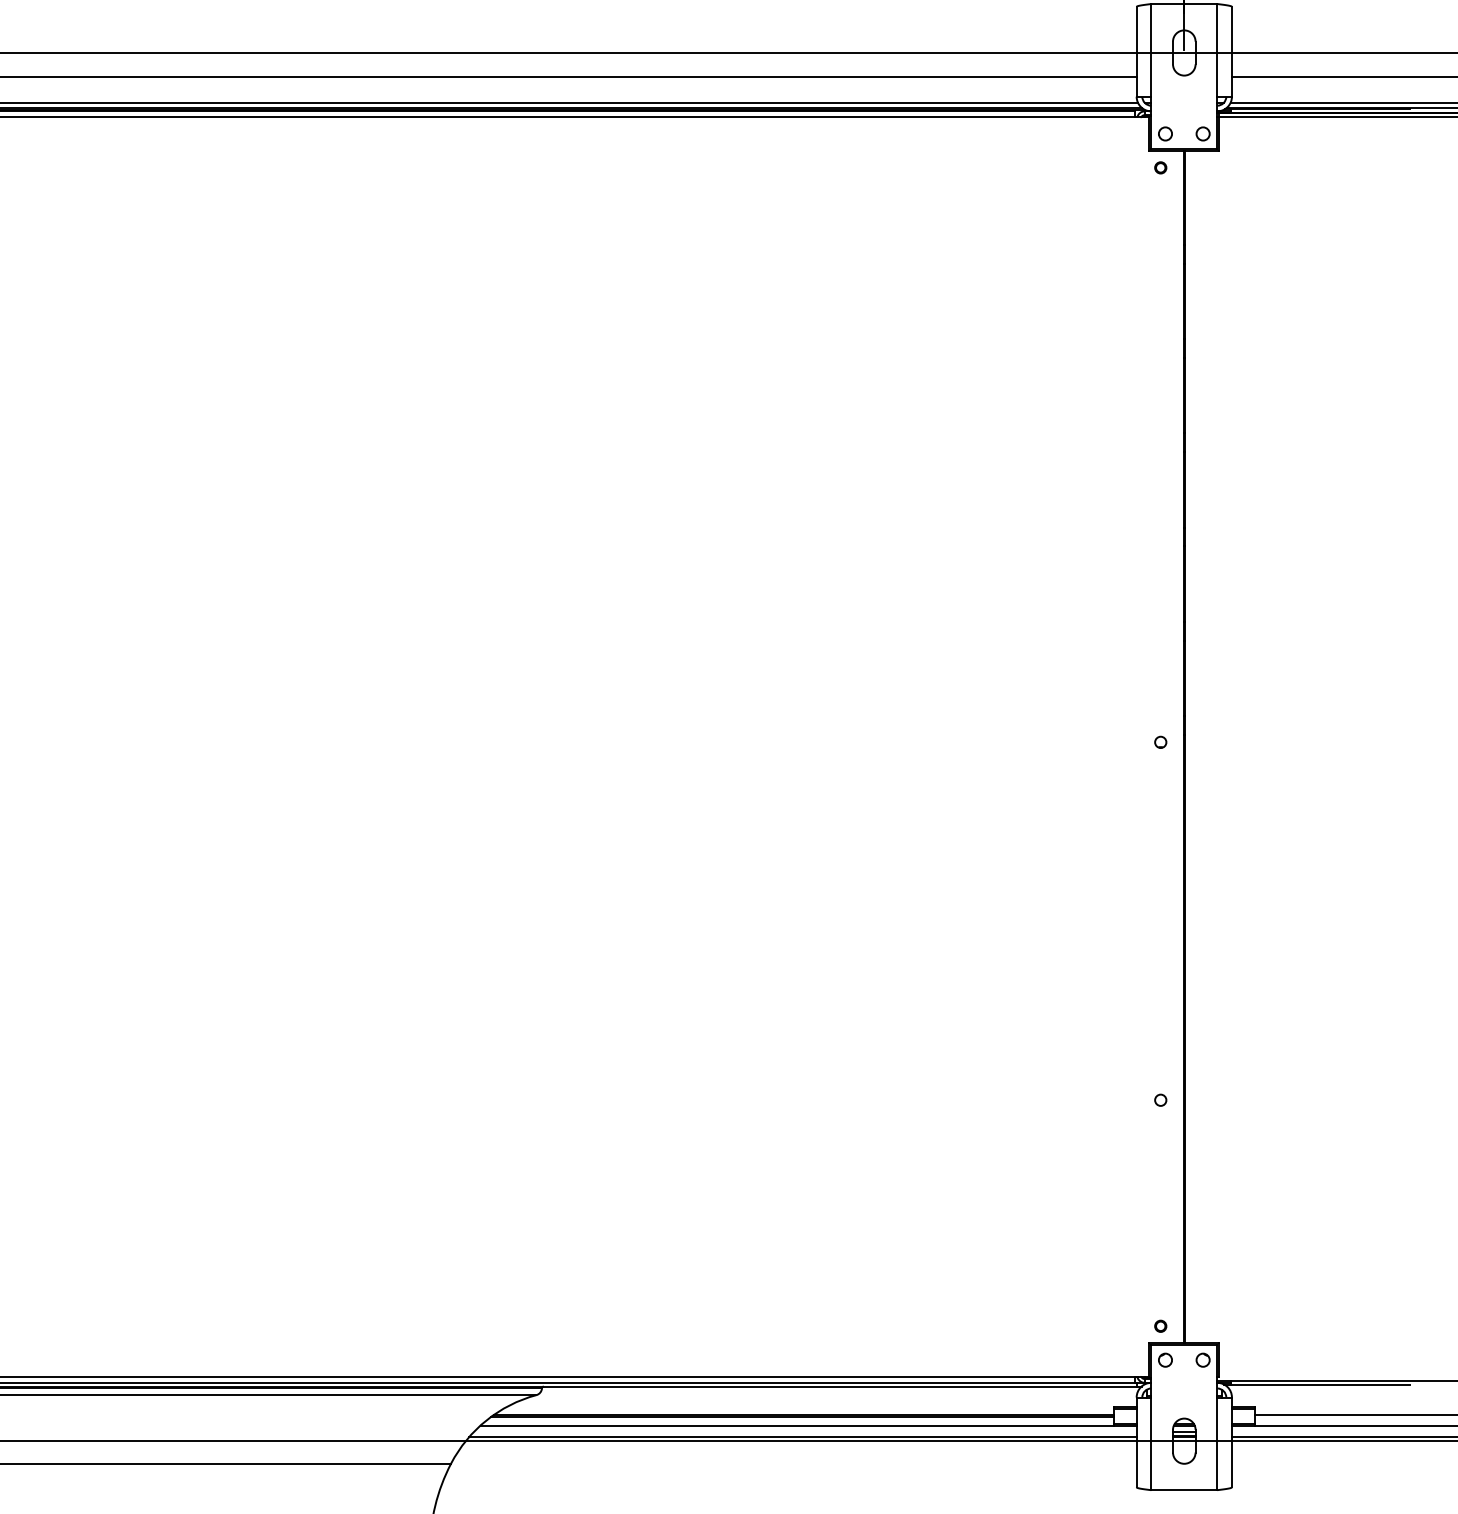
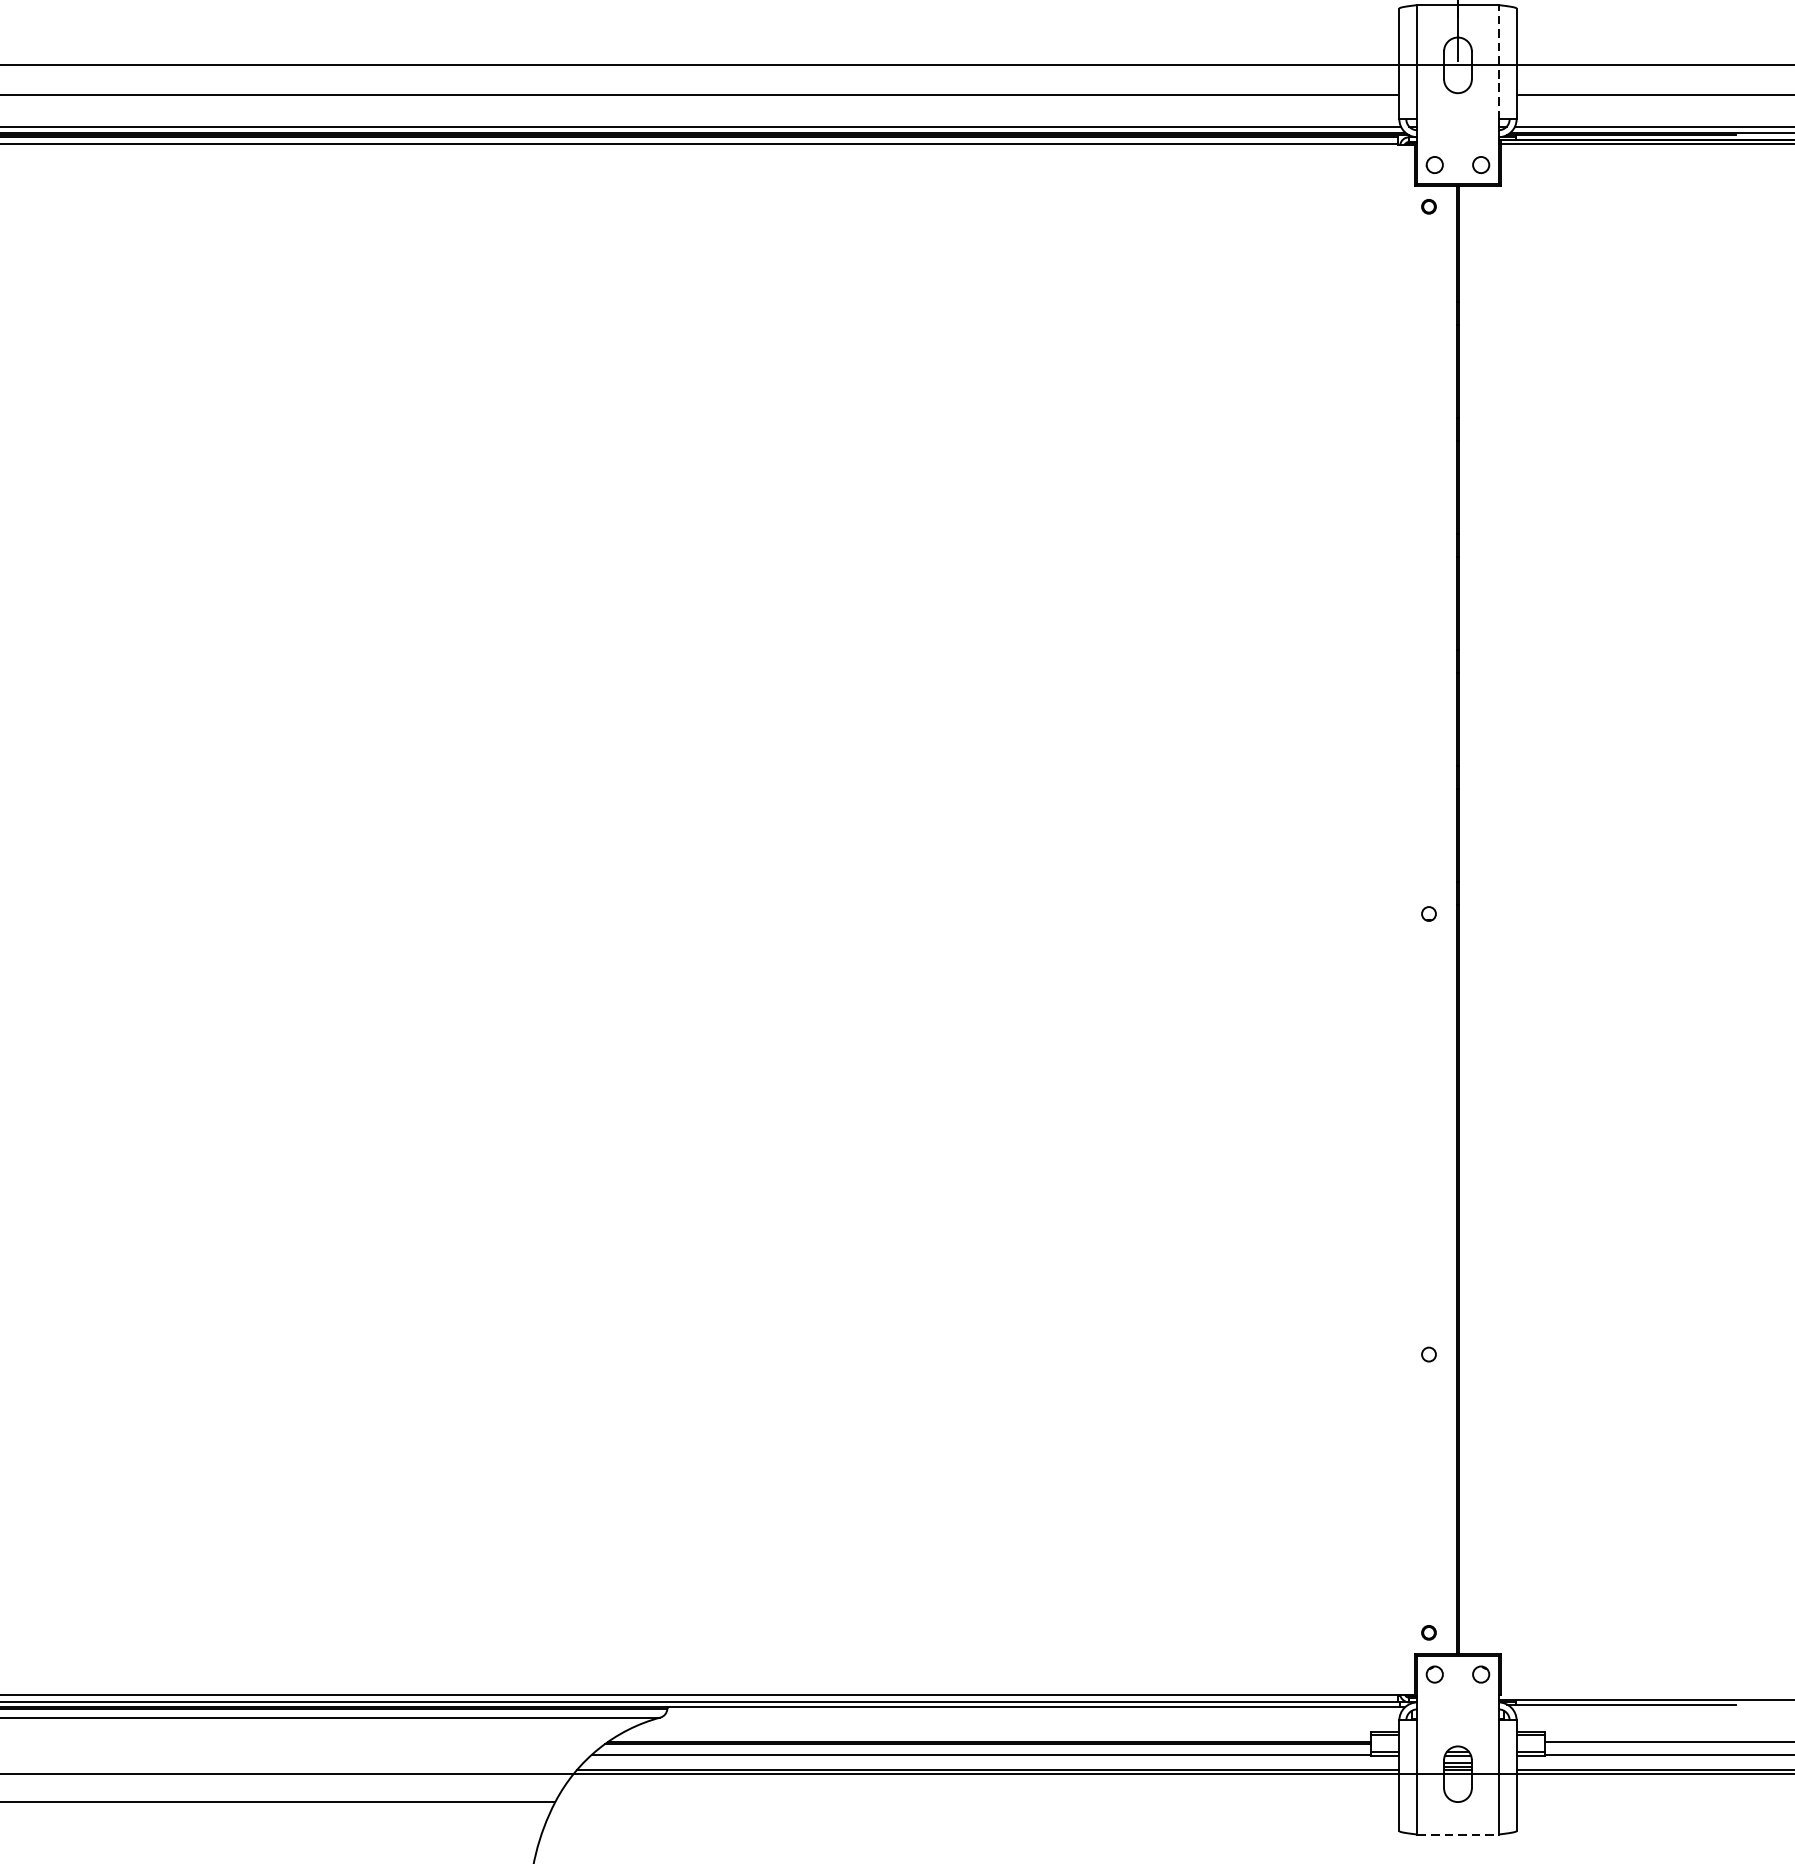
line: (1217, 49) -> (1498, 61), solid -> dashed
line: (1184, 1490) -> (1458, 1834), solid -> dashed

